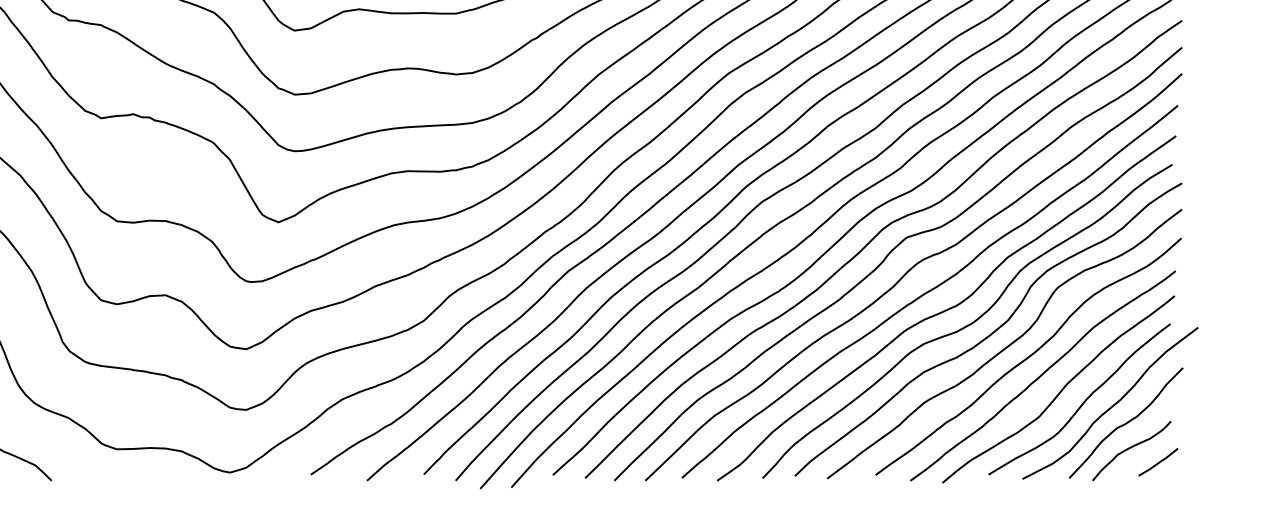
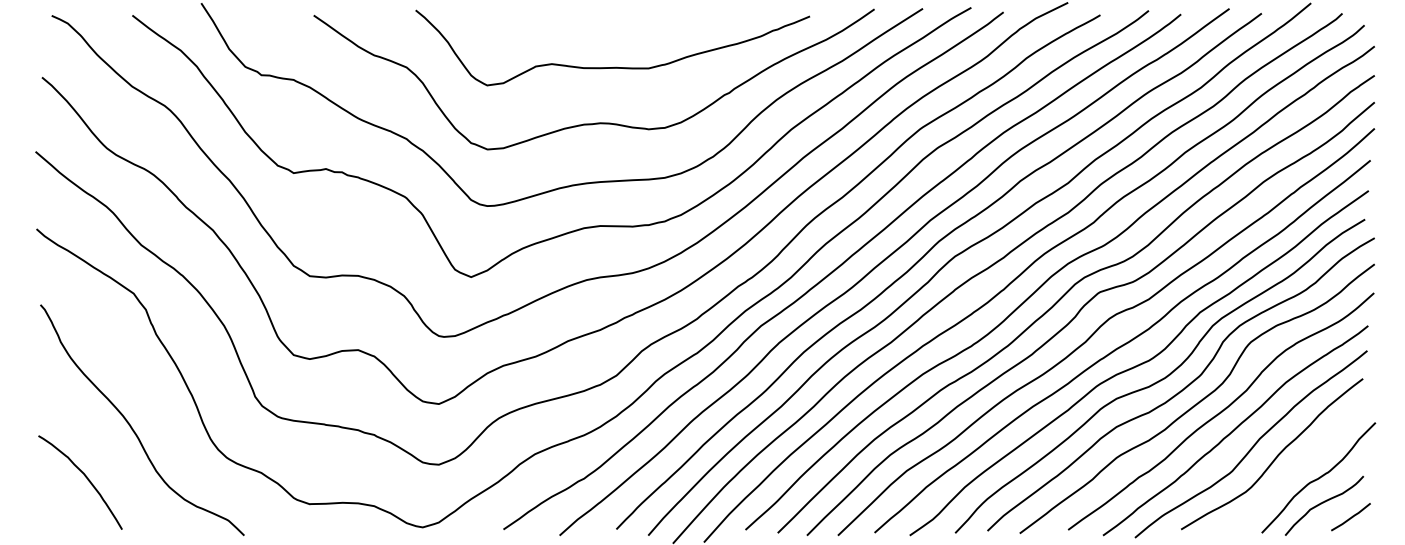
curve: (1112, 404) -> (1305, 459), removed

